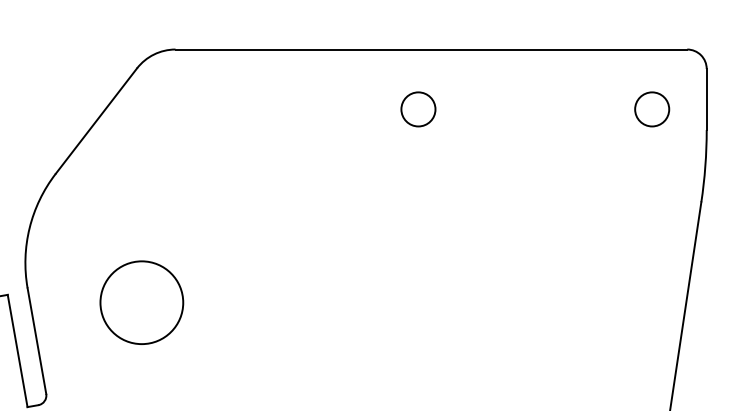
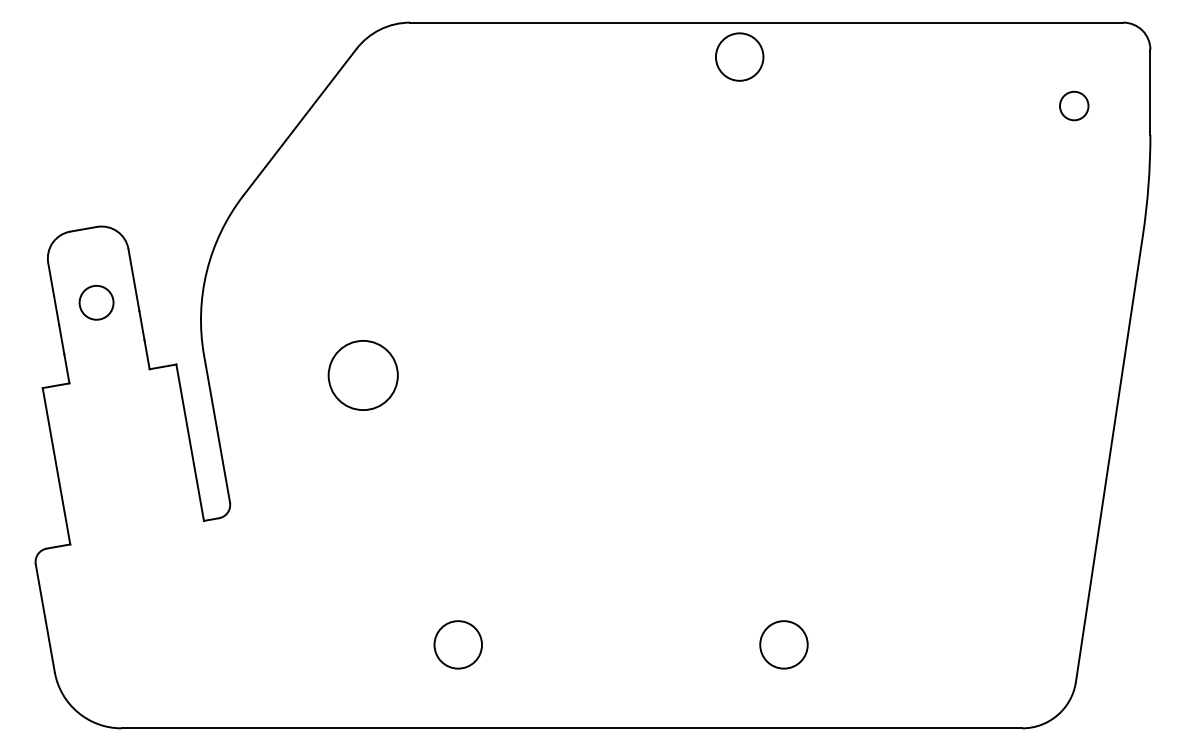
circle: (418, 108) -> (739, 56), moved
circle: (651, 108) -> (1073, 105), size x0.6
circle: (141, 302) -> (362, 375), size x0.6

